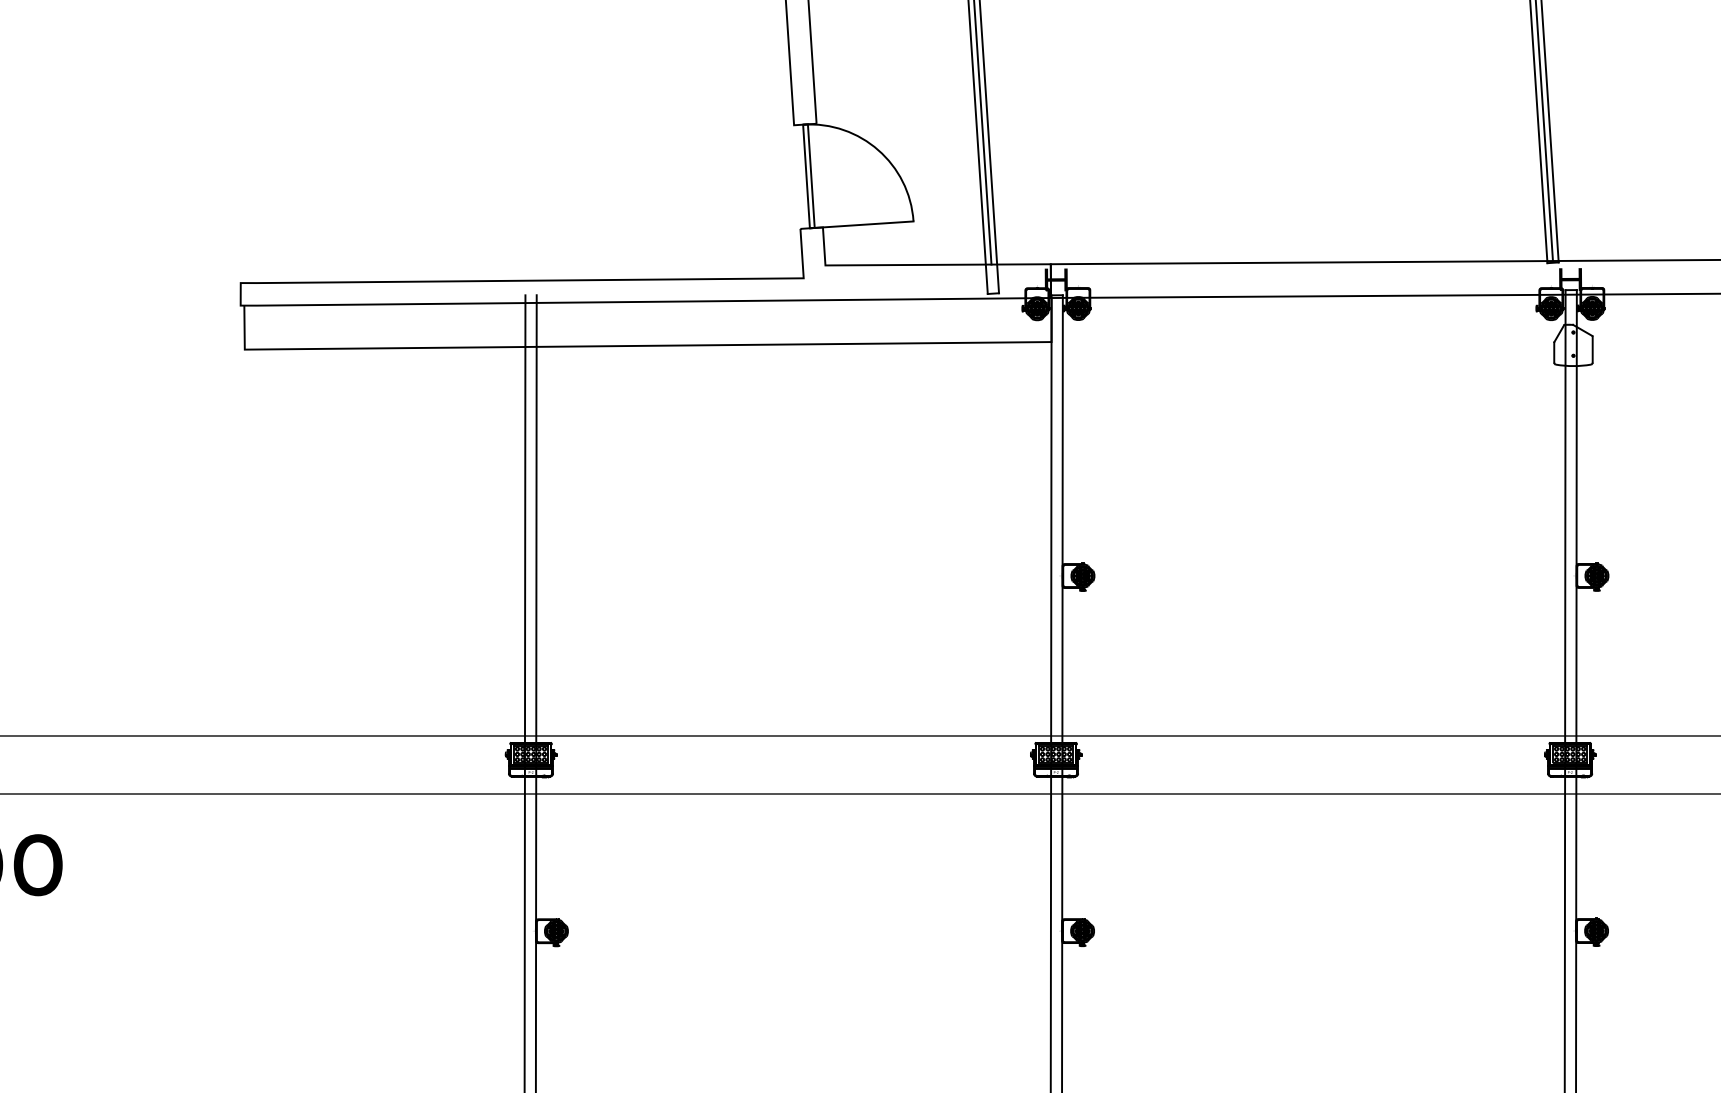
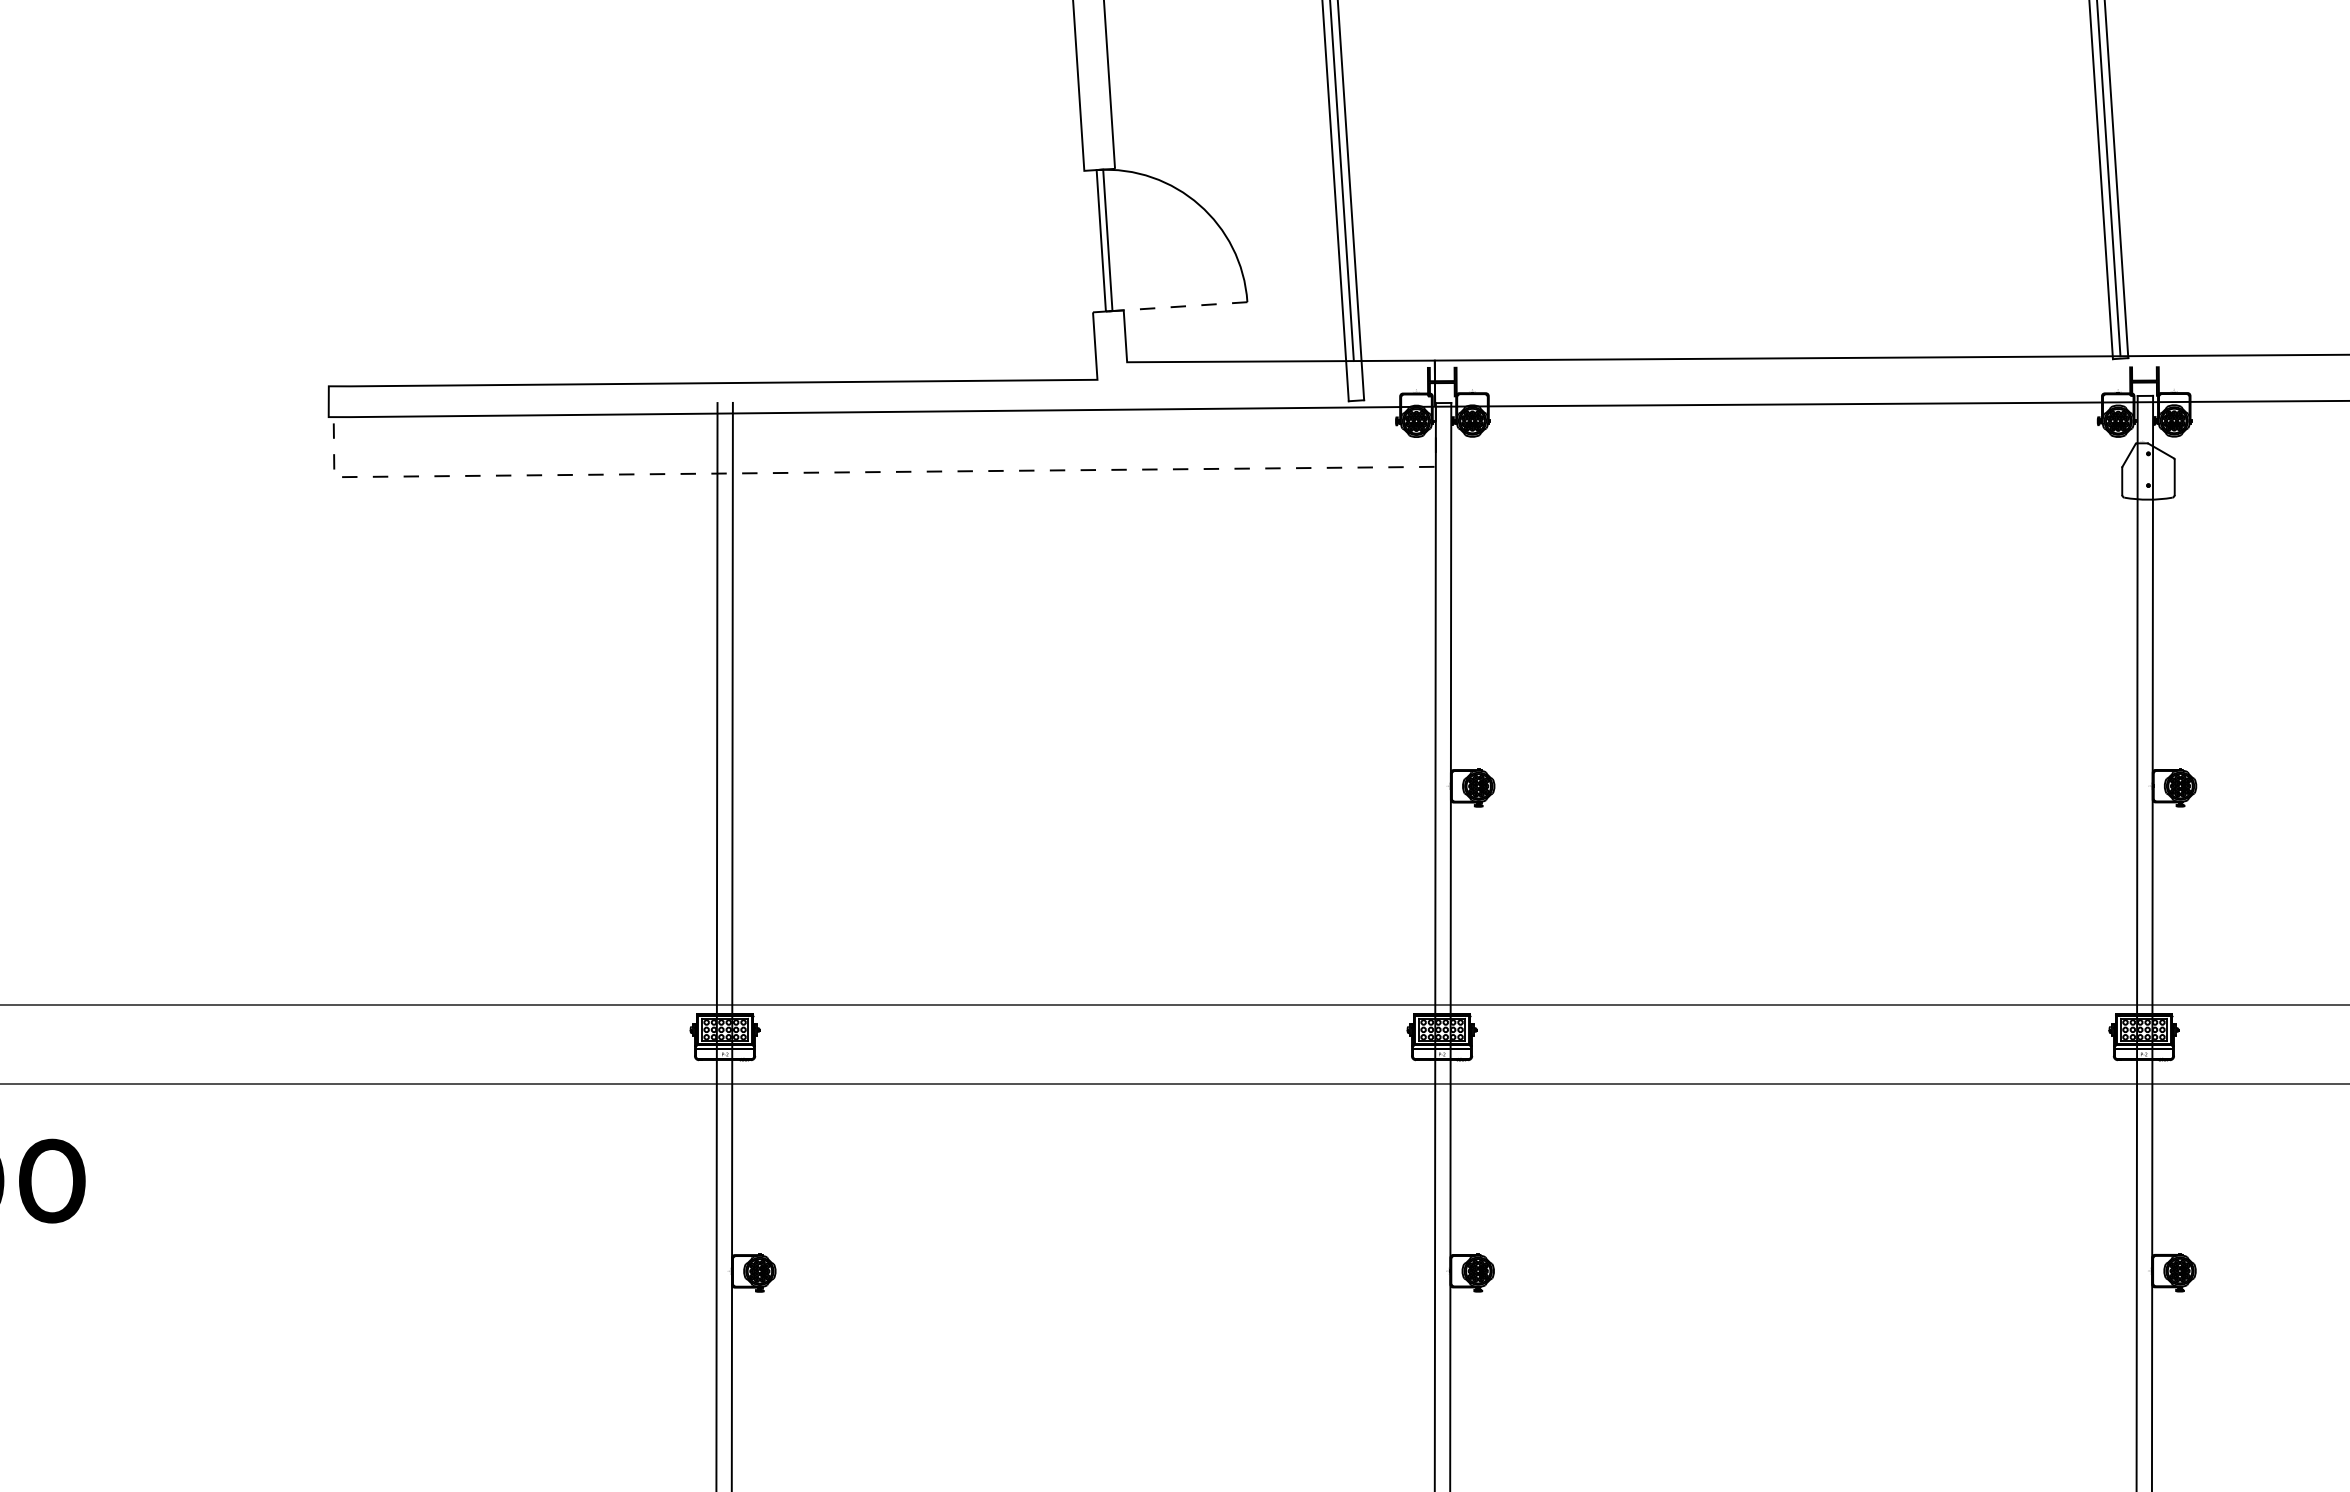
line: (861, 224) -> (1176, 306), solid -> dashed
line: (648, 346) -> (885, 472), solid -> dashed

